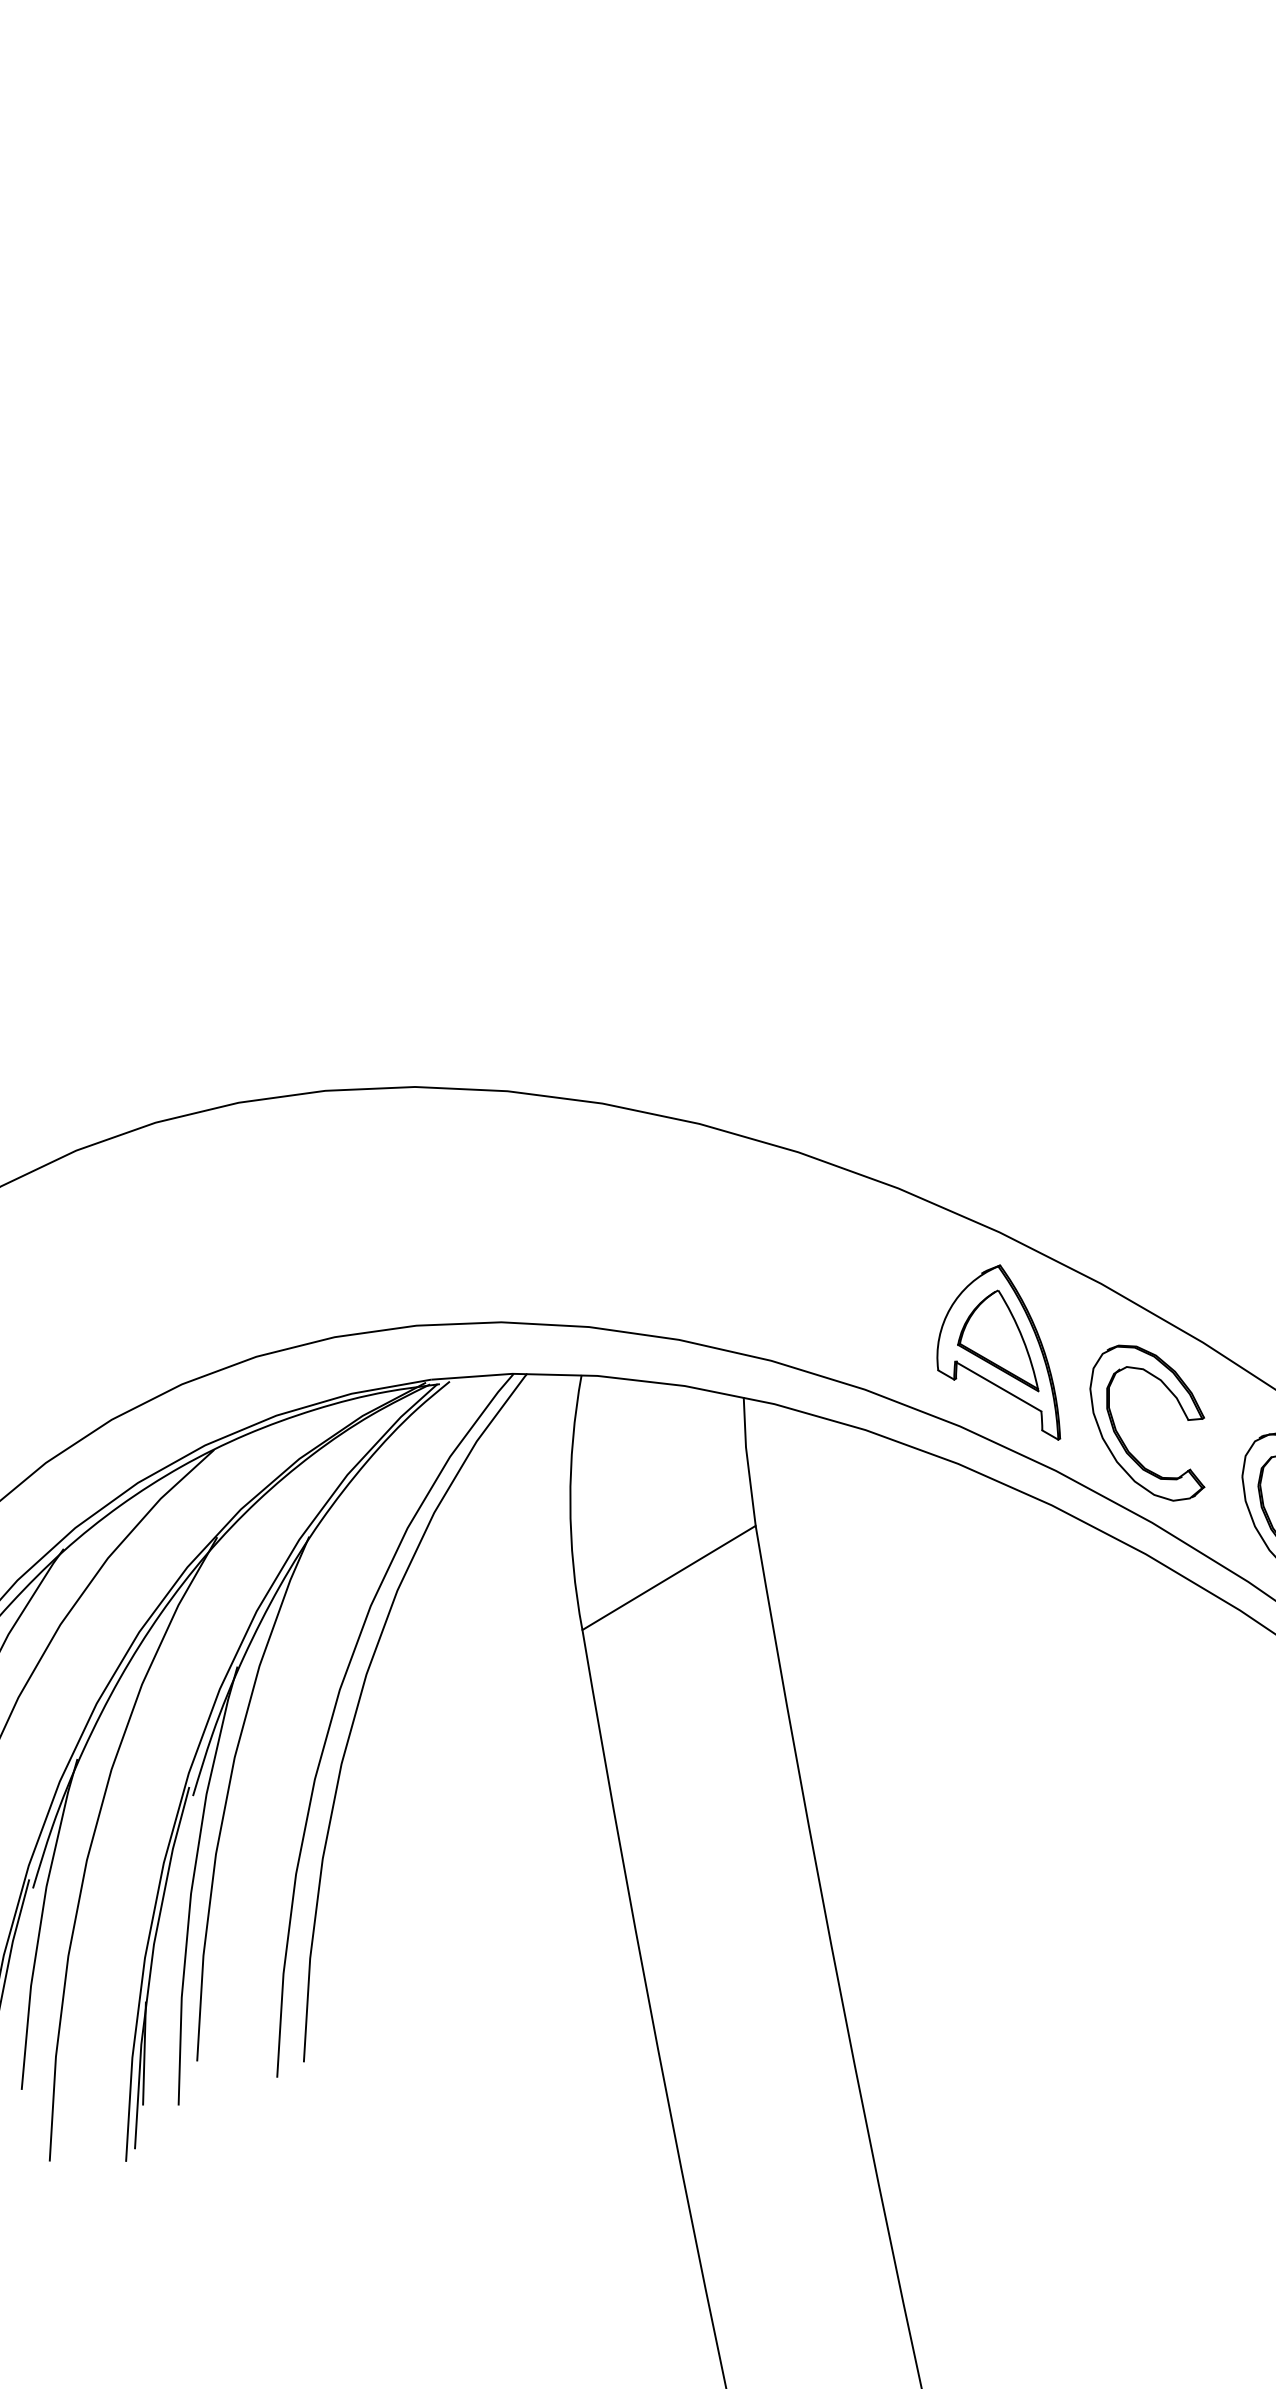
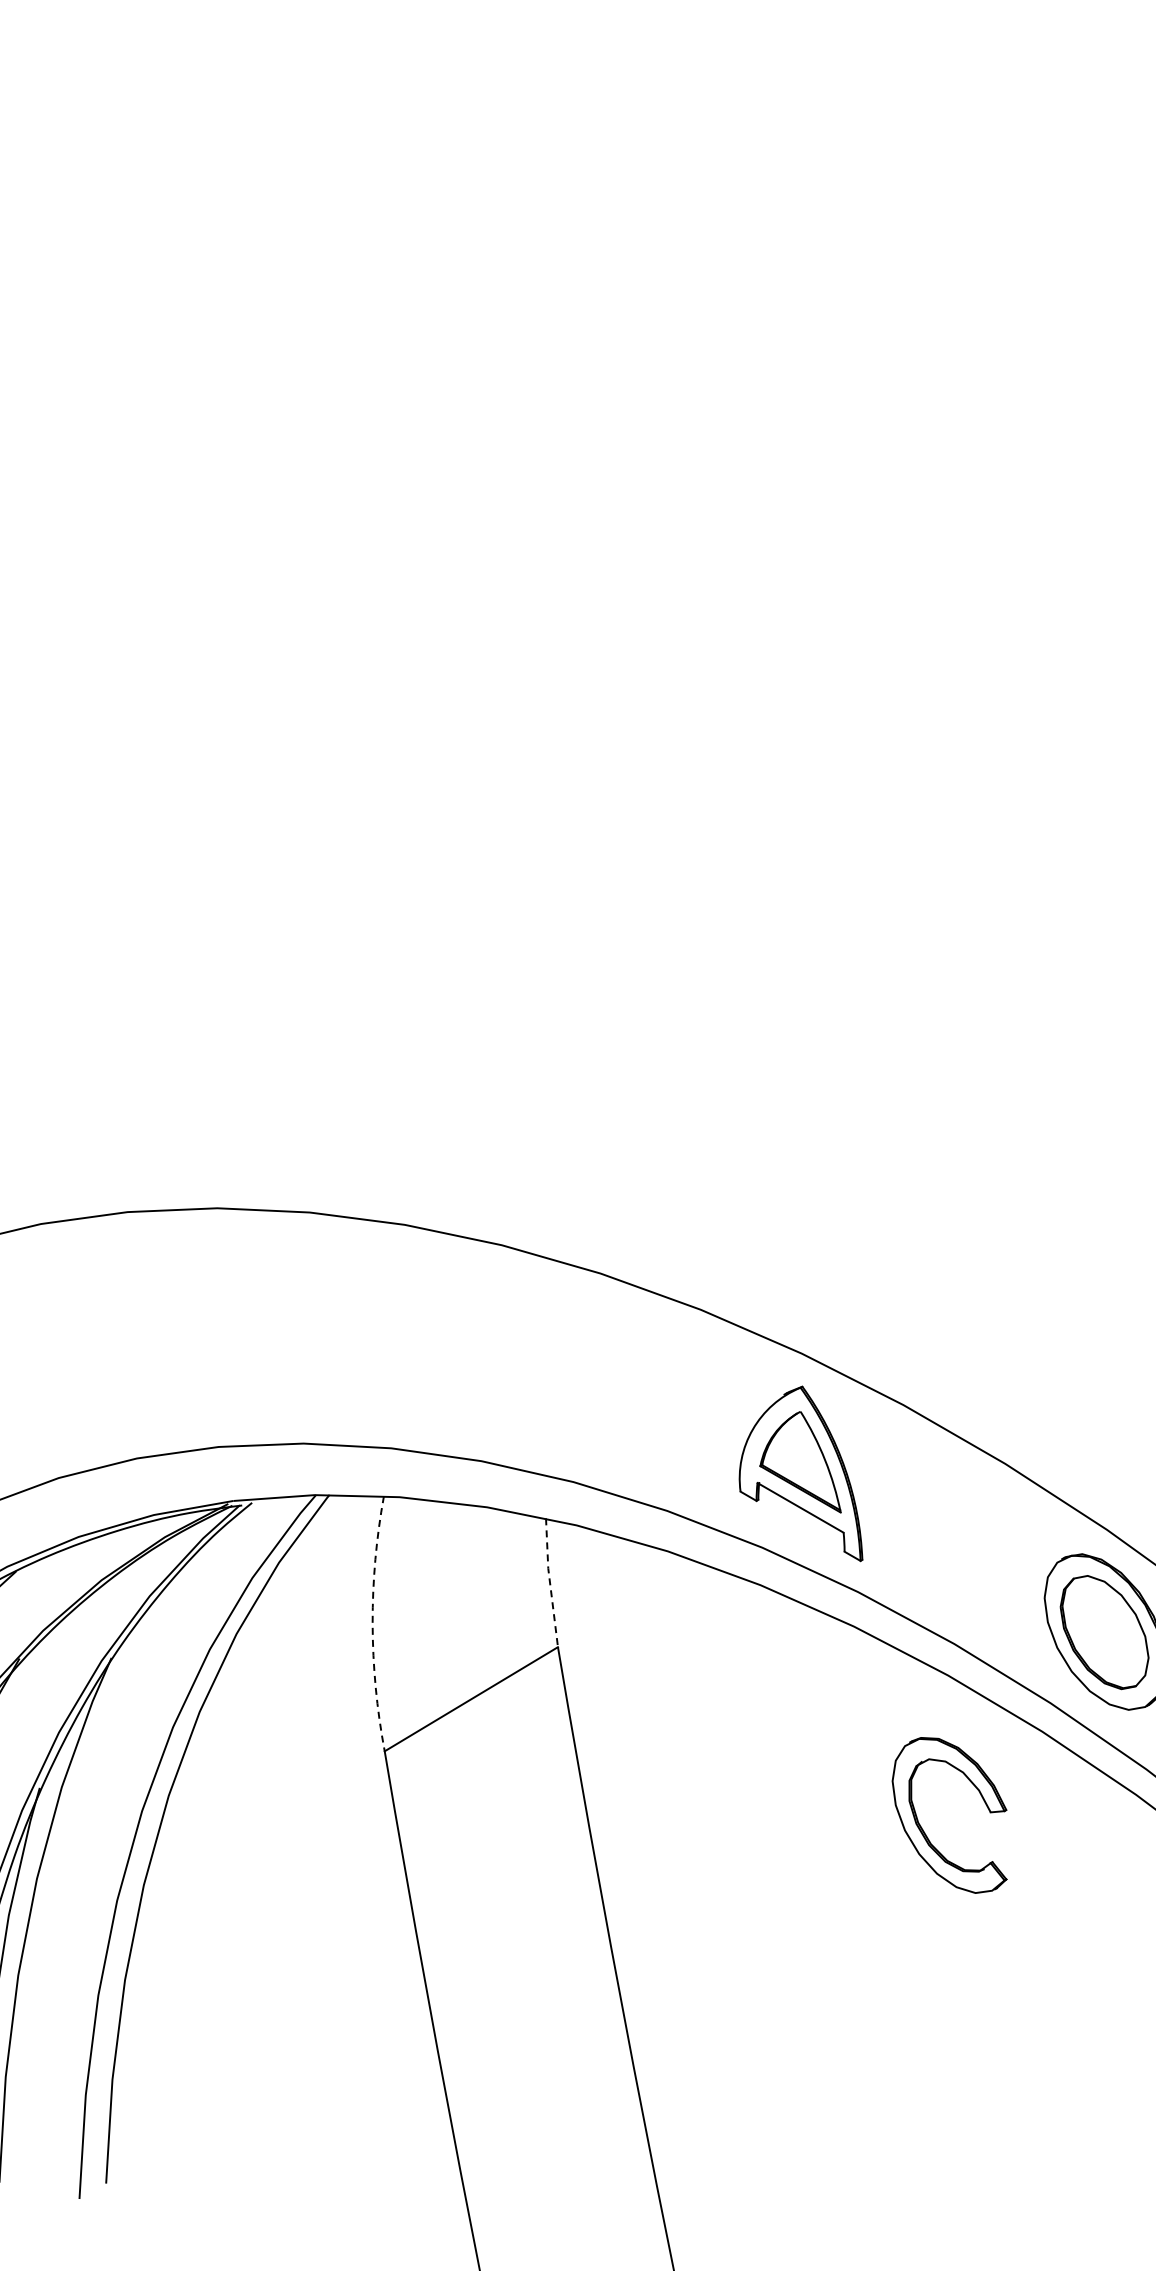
part: (1121, 1437) -> (923, 1829), moved
line: (747, 1461) -> (549, 1582), solid -> dashed
arc: (570, 1502) -> (372, 1623), solid -> dashed

